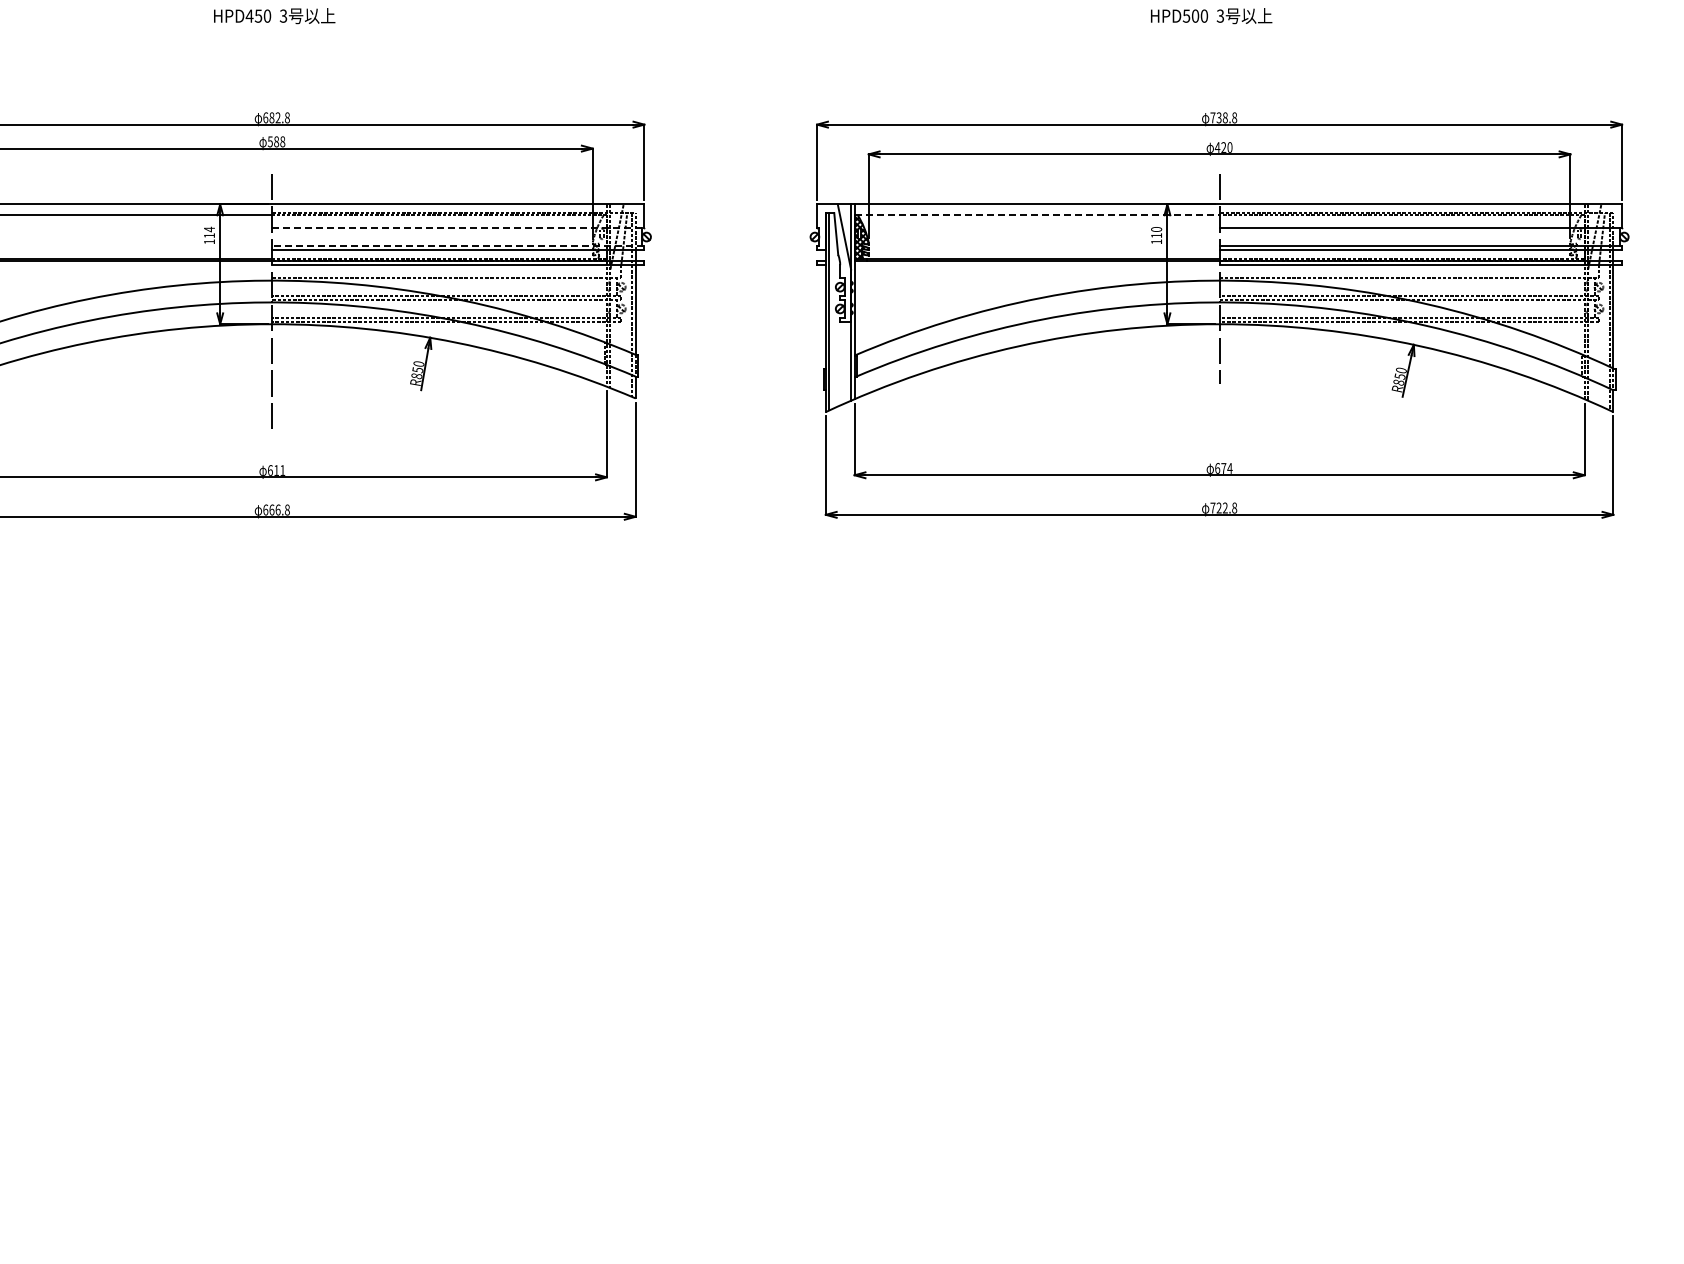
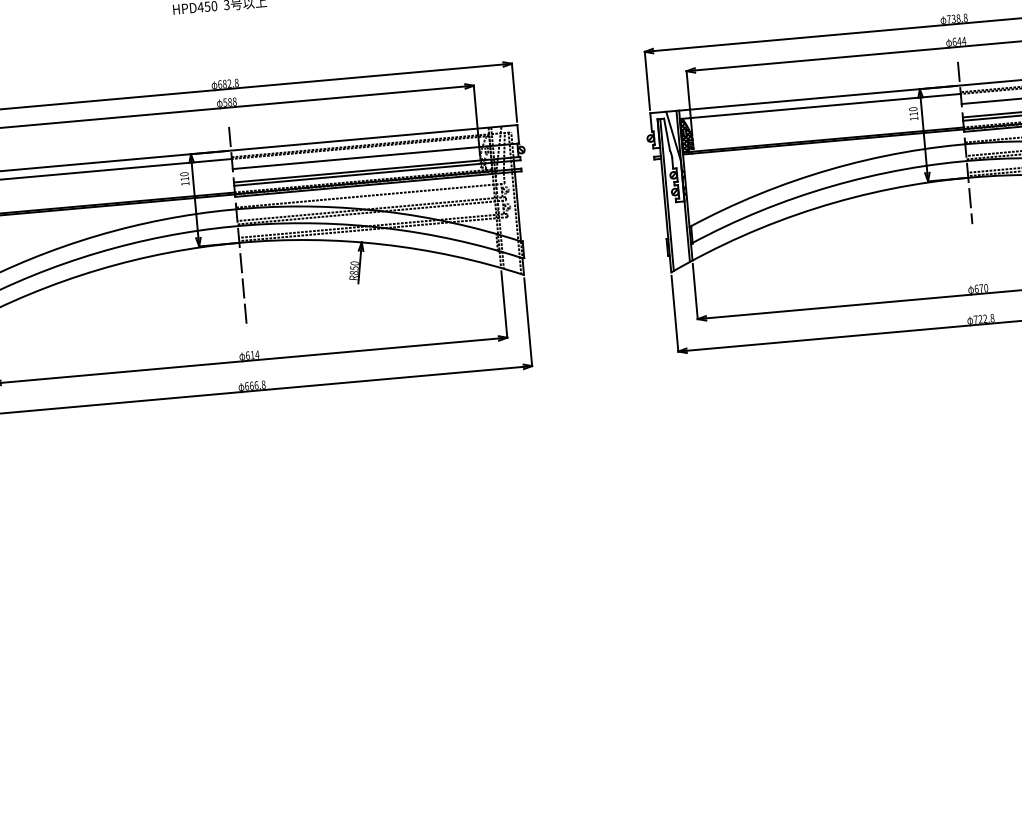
text: (1223, 147) -> (959, 41), 420 -> 644
line: (1037, 215) -> (820, 106), dashed -> solid
line: (458, 228) -> (375, 156), dashed -> solid
text: (209, 229) -> (184, 174), 114 -> 110
line: (458, 245) -> (377, 169), dashed -> solid
text: (1229, 468) -> (985, 288), 674 -> 670
text: (282, 470) -> (257, 354), 611 -> 614

